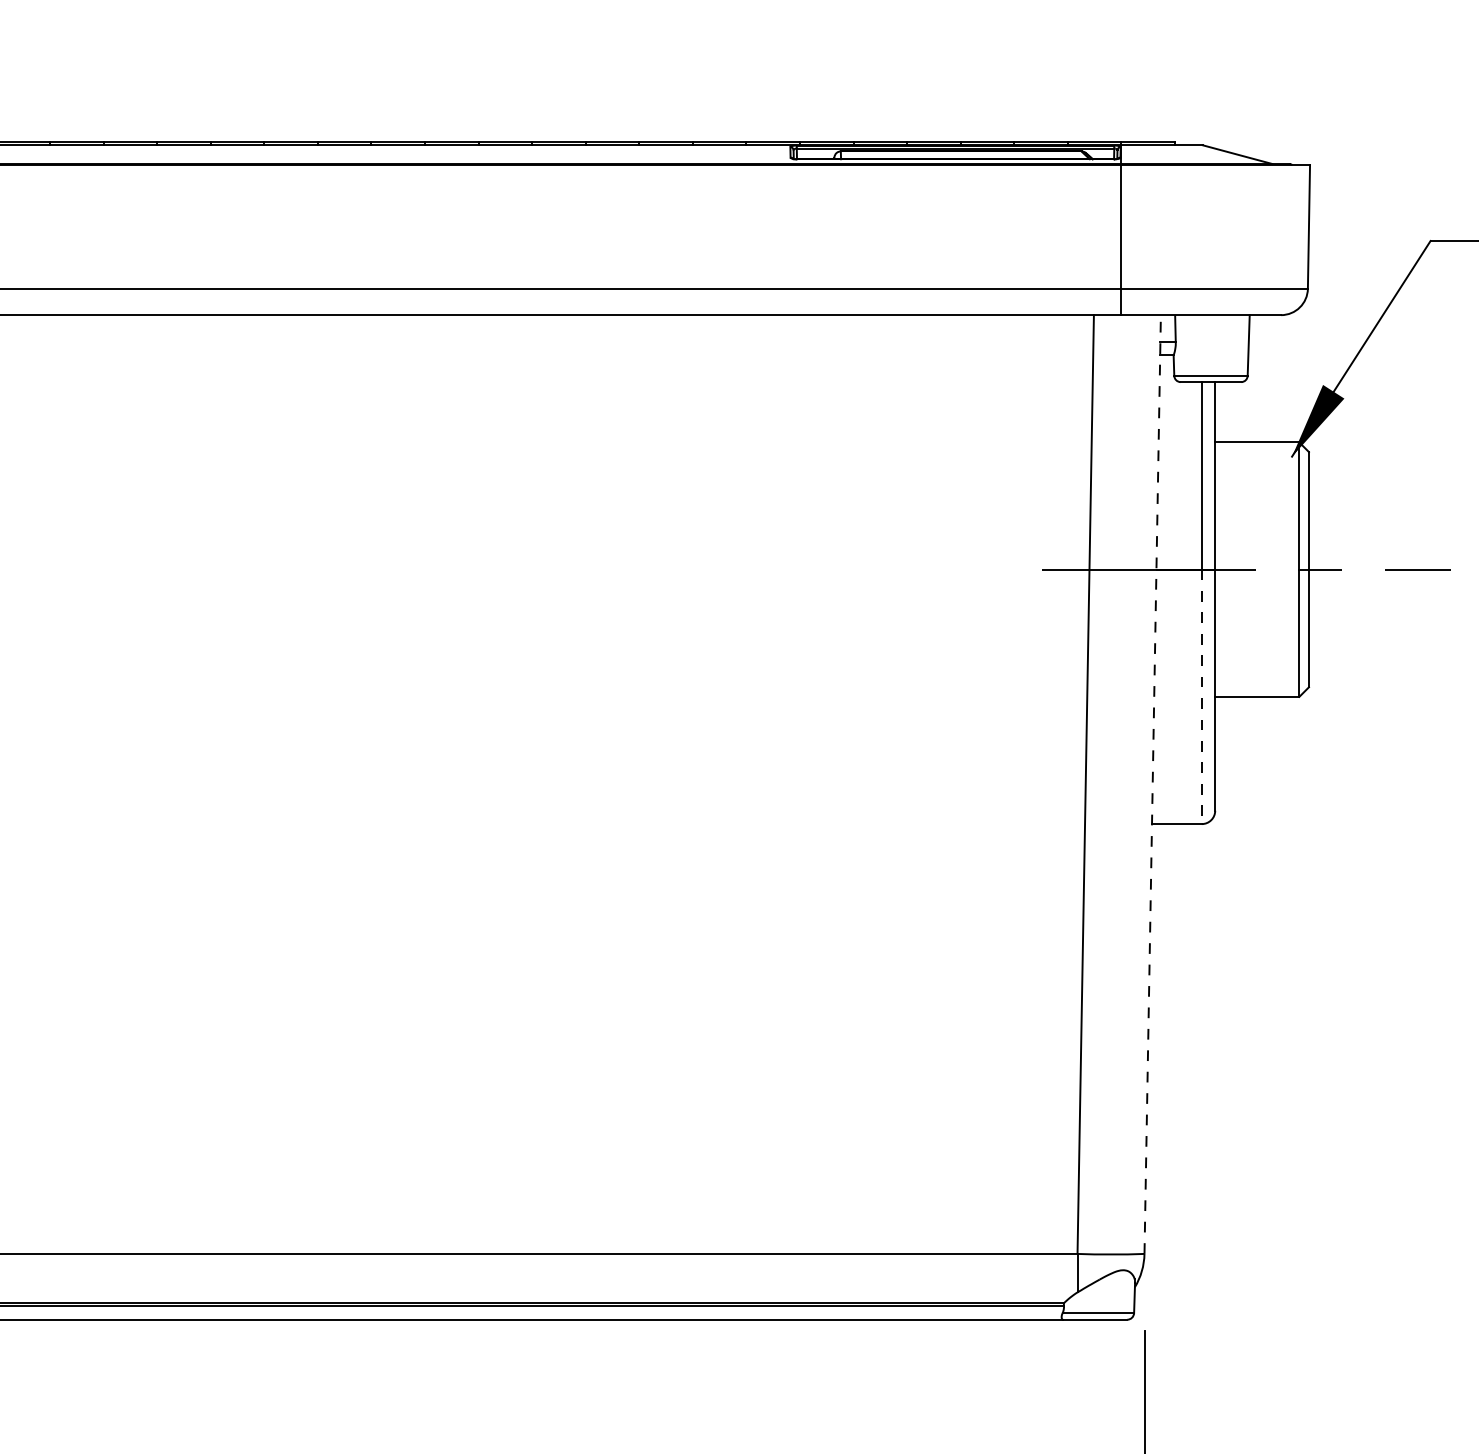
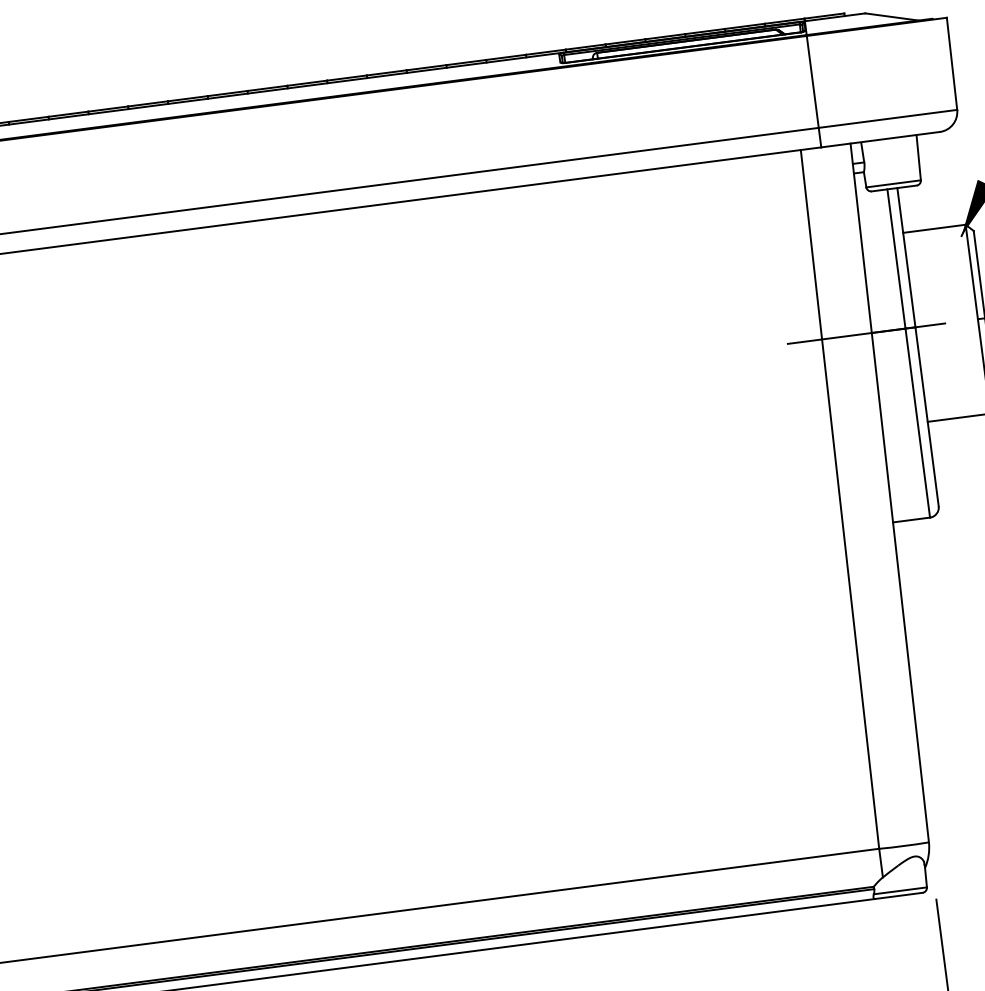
line: (1201, 697) -> (917, 423), dashed -> solid
line: (1152, 784) -> (889, 492), dashed -> solid

